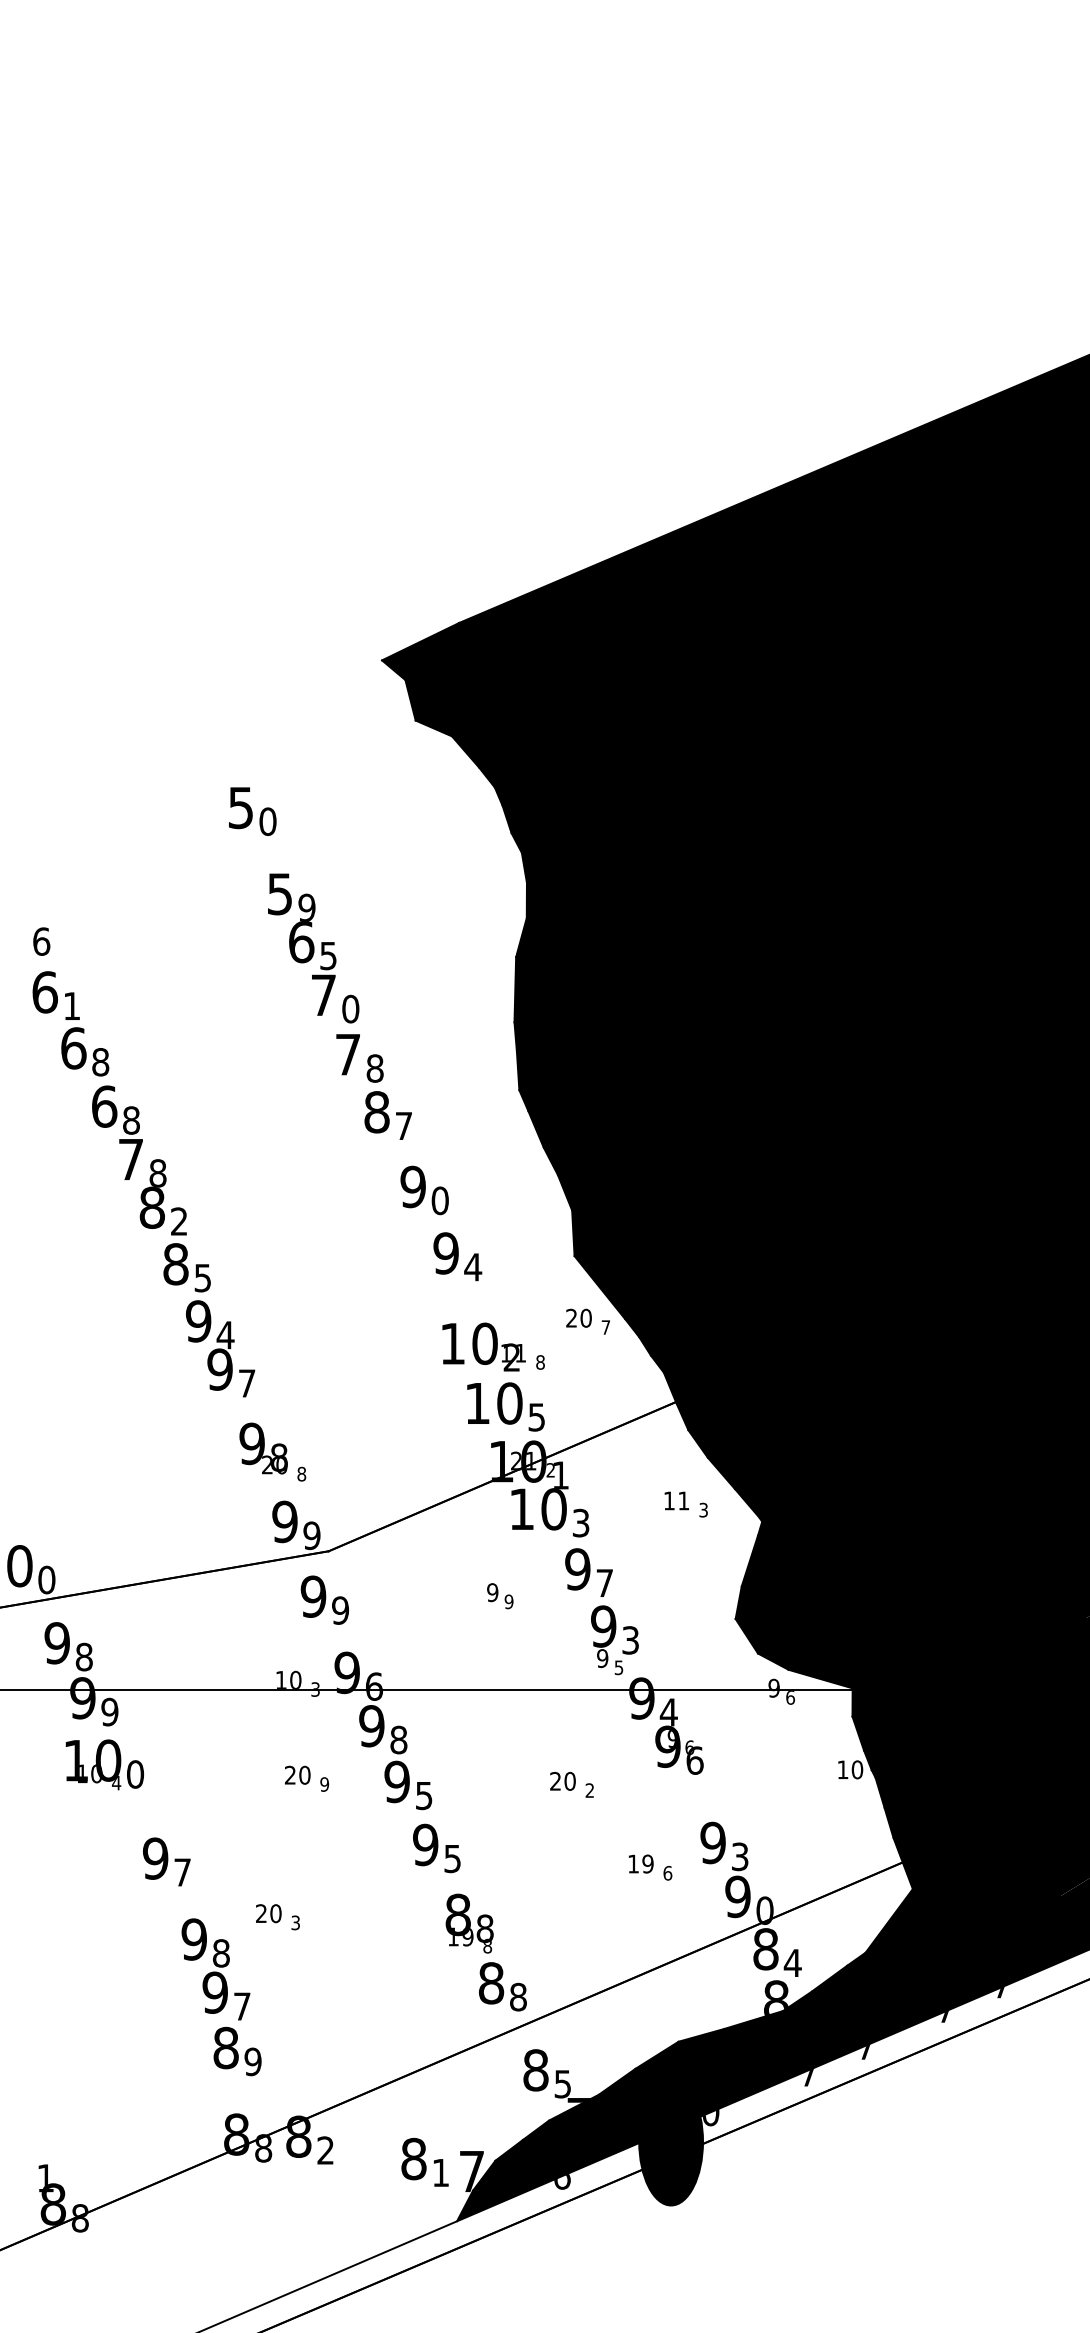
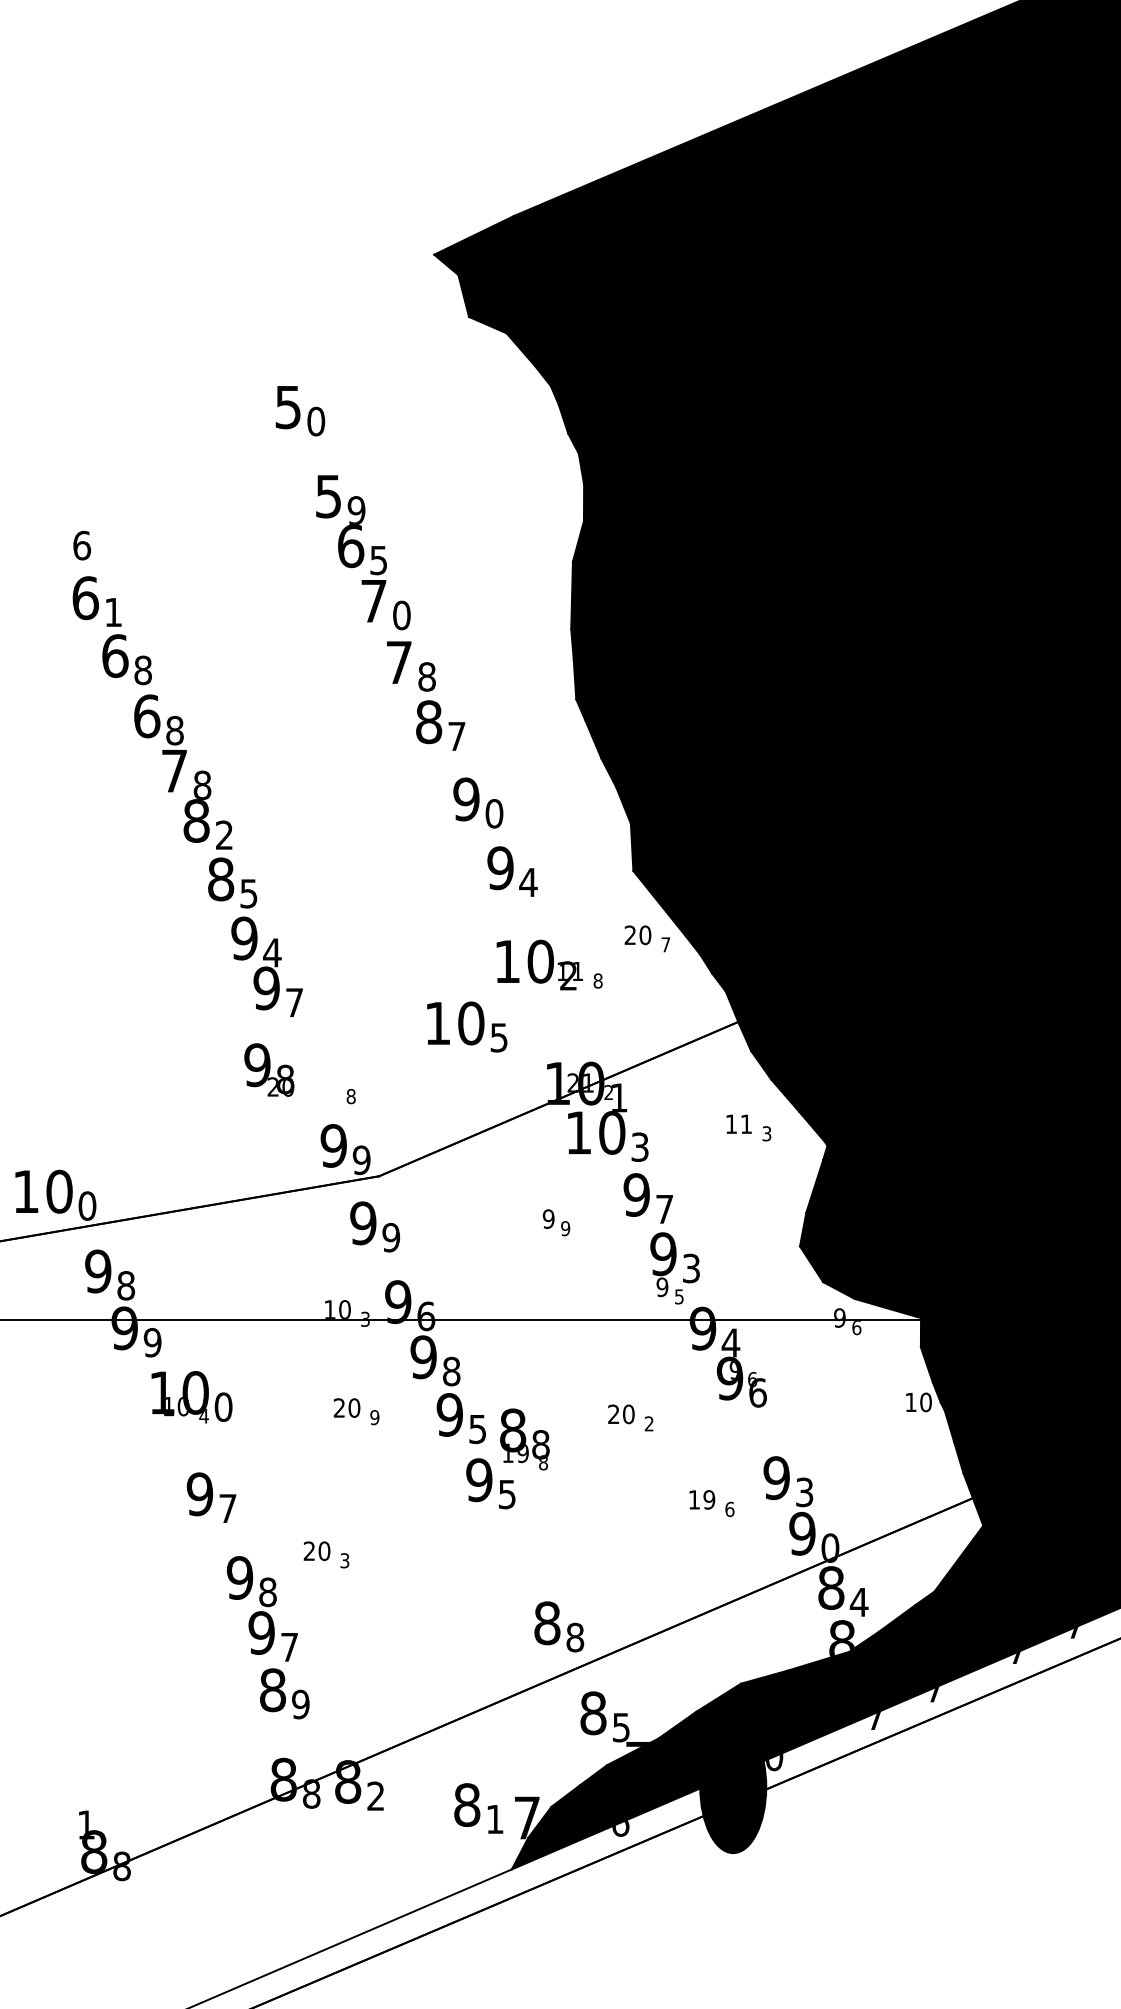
text: (505, 1406) -> (466, 1026), moved
text: (263, 1448) -> (269, 1069), moved
text: (104, 1764) -> (191, 1396), moved
text: (469, 1923) -> (524, 1439), moved

